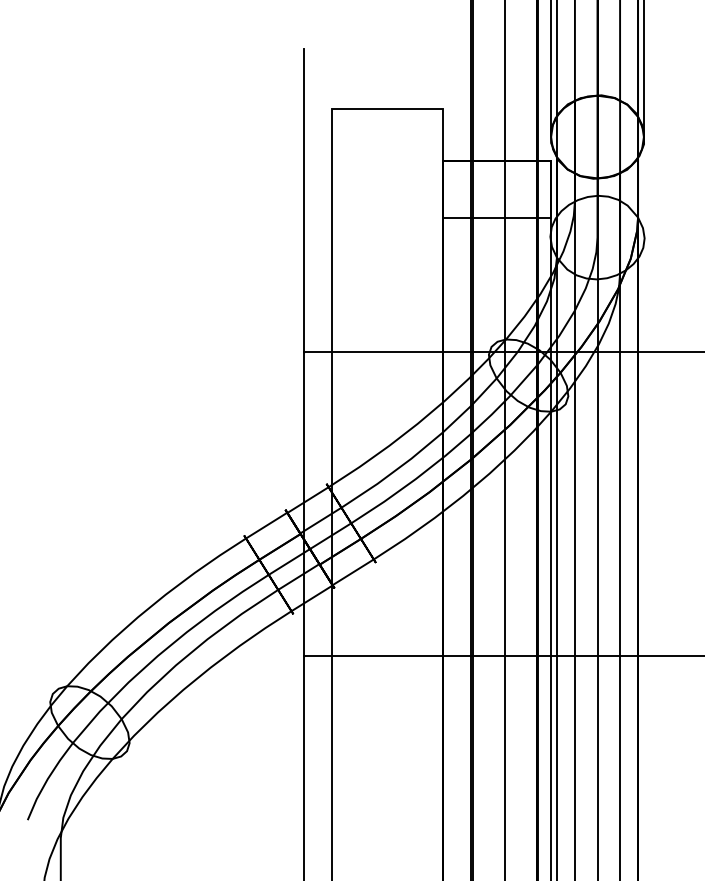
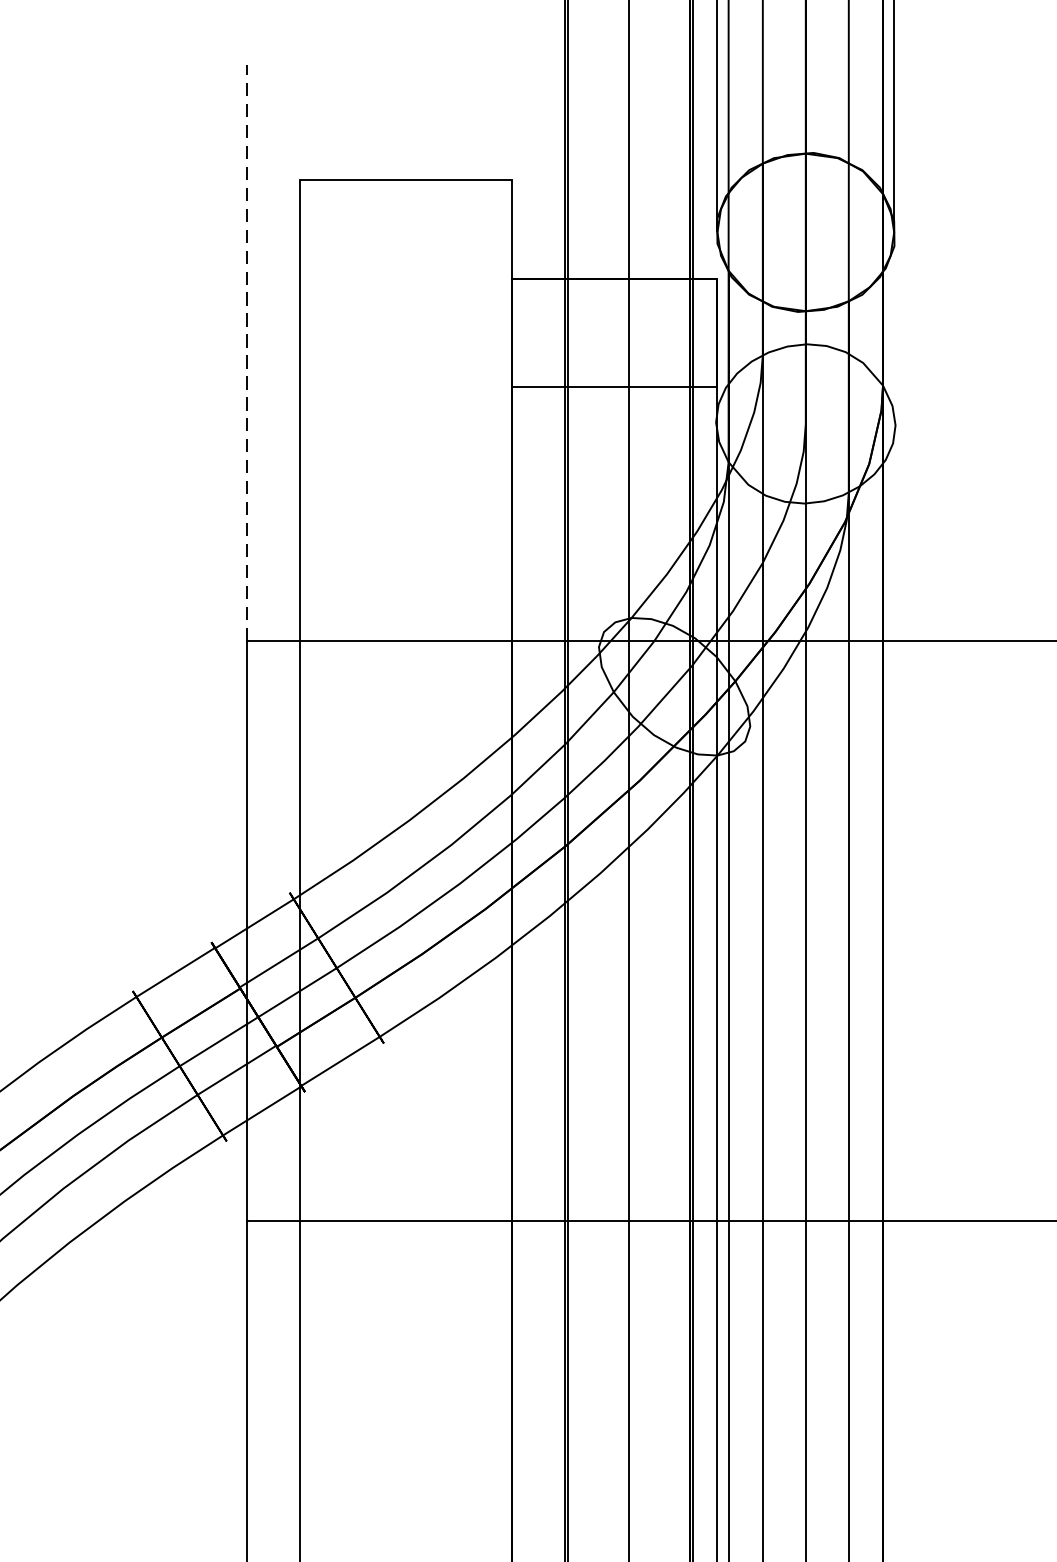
line: (304, 199) -> (247, 351), solid -> dashed

